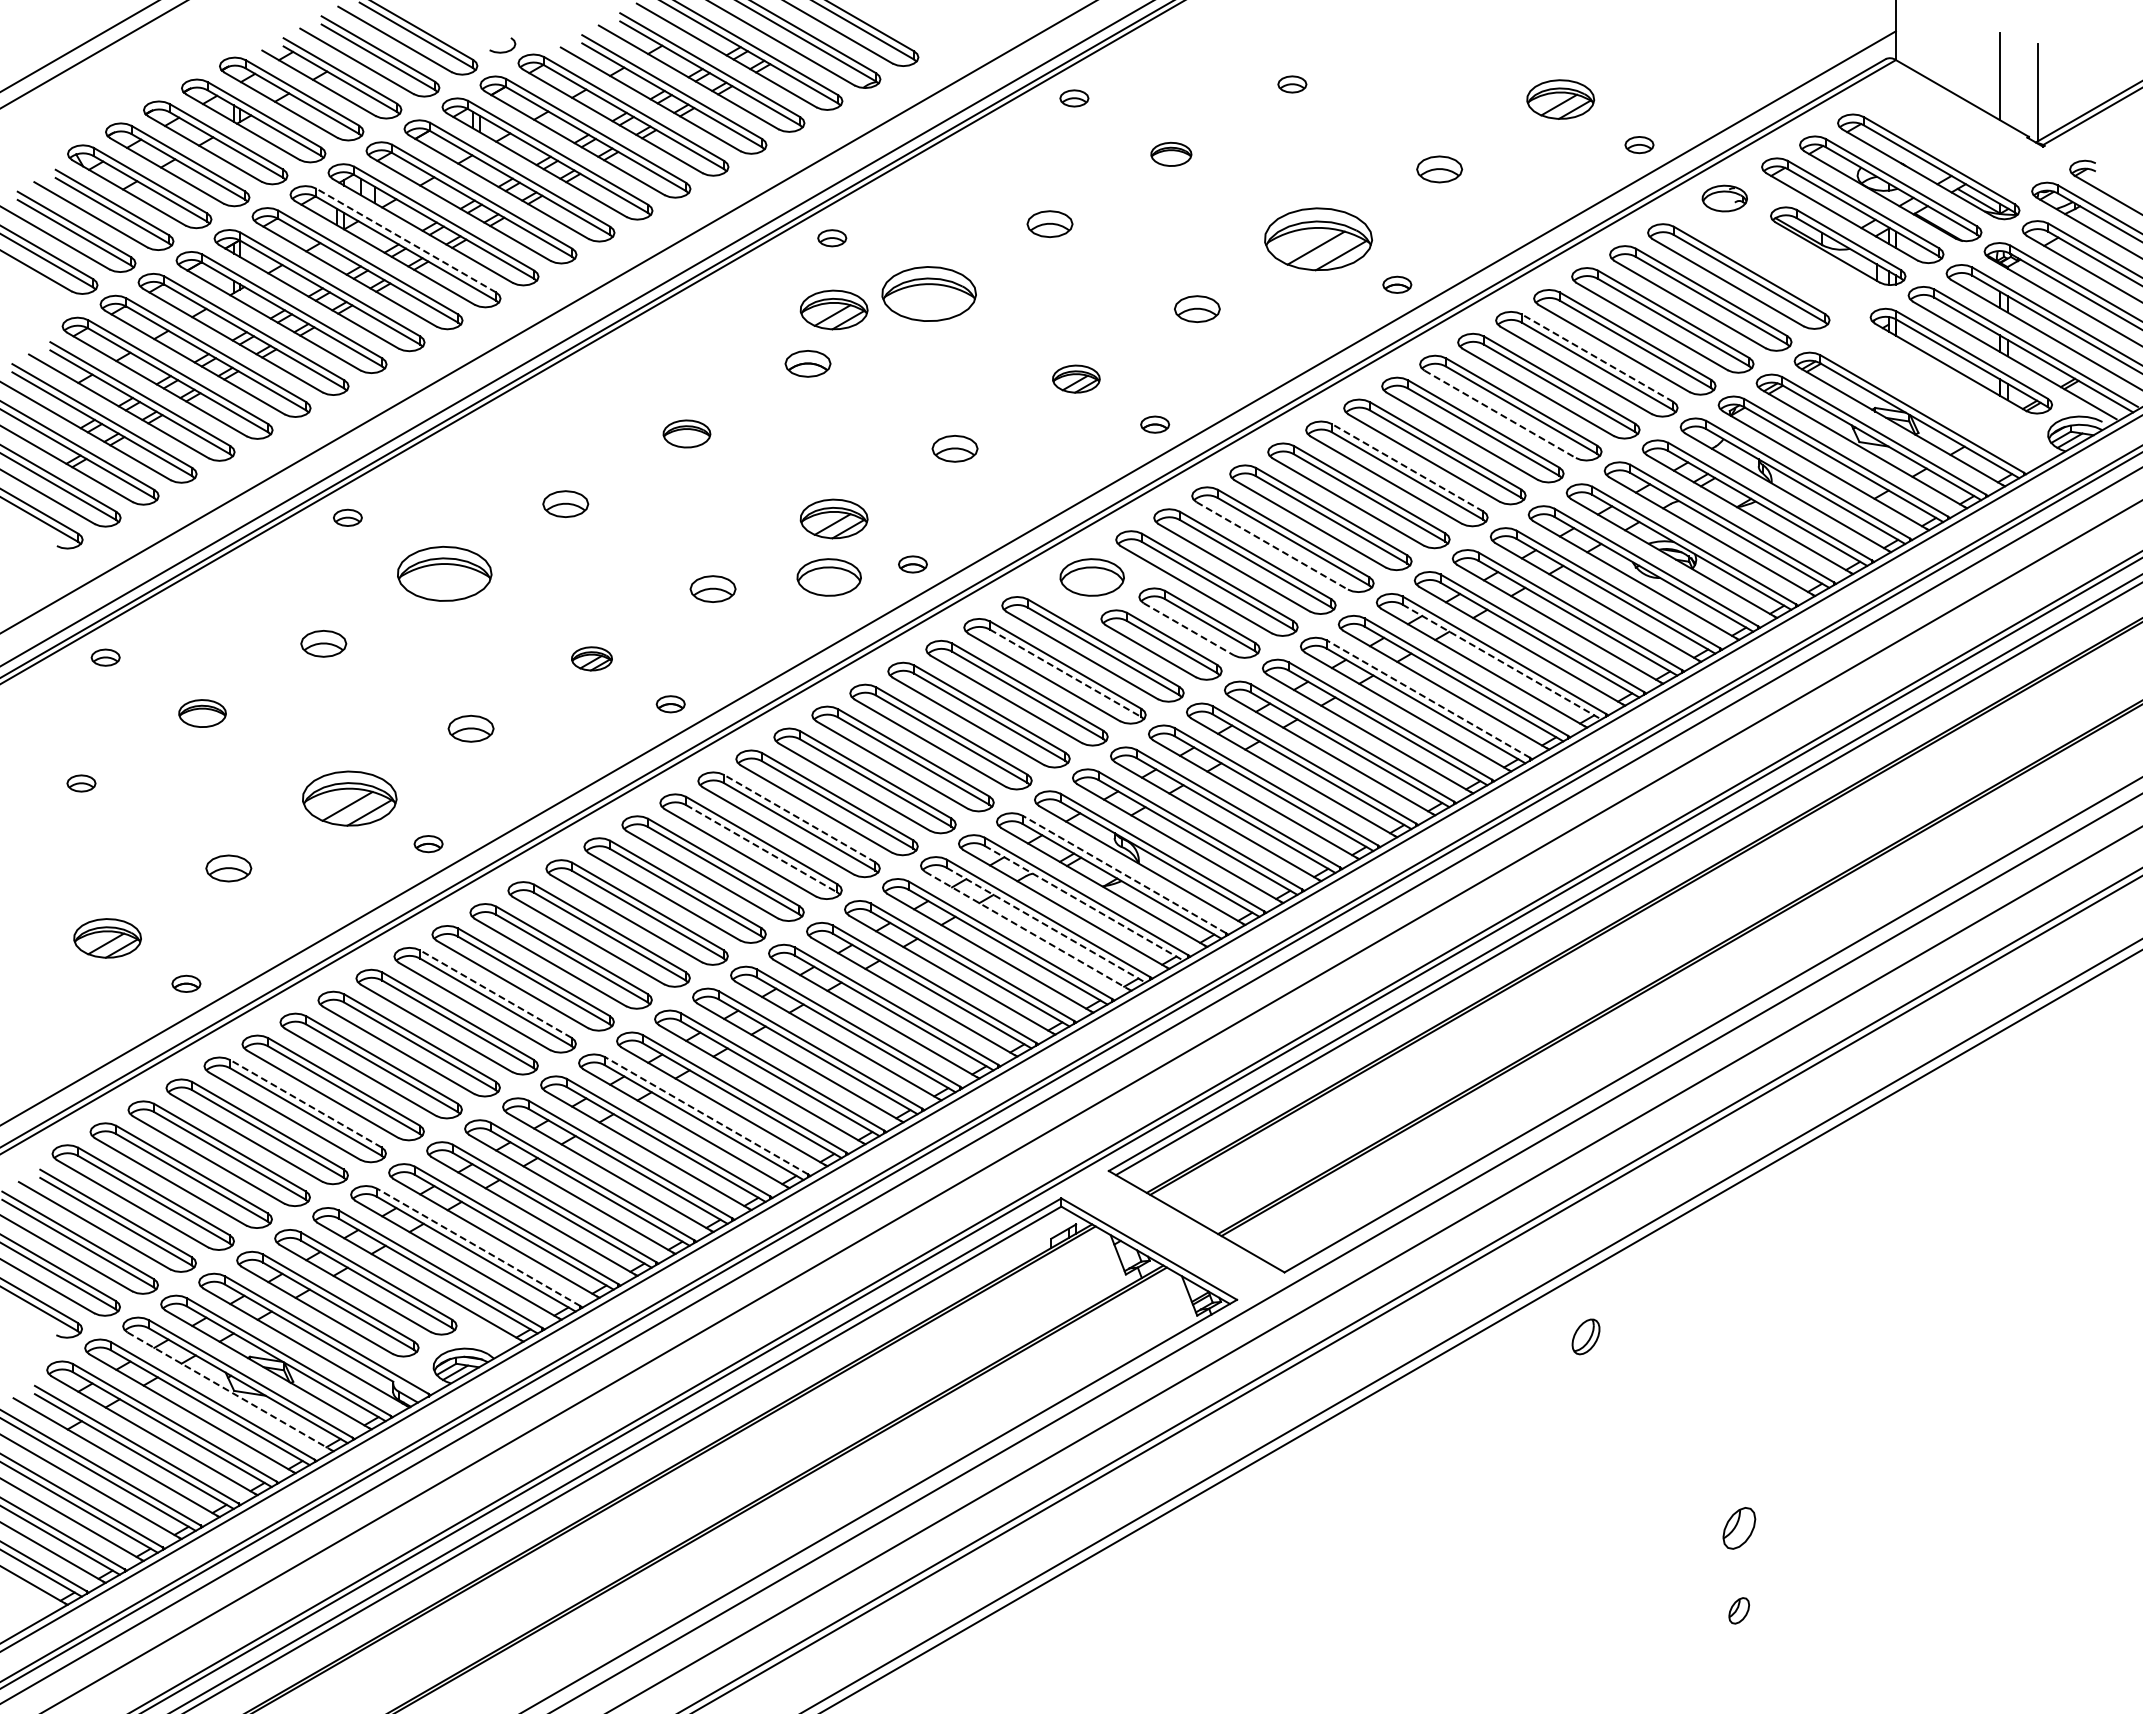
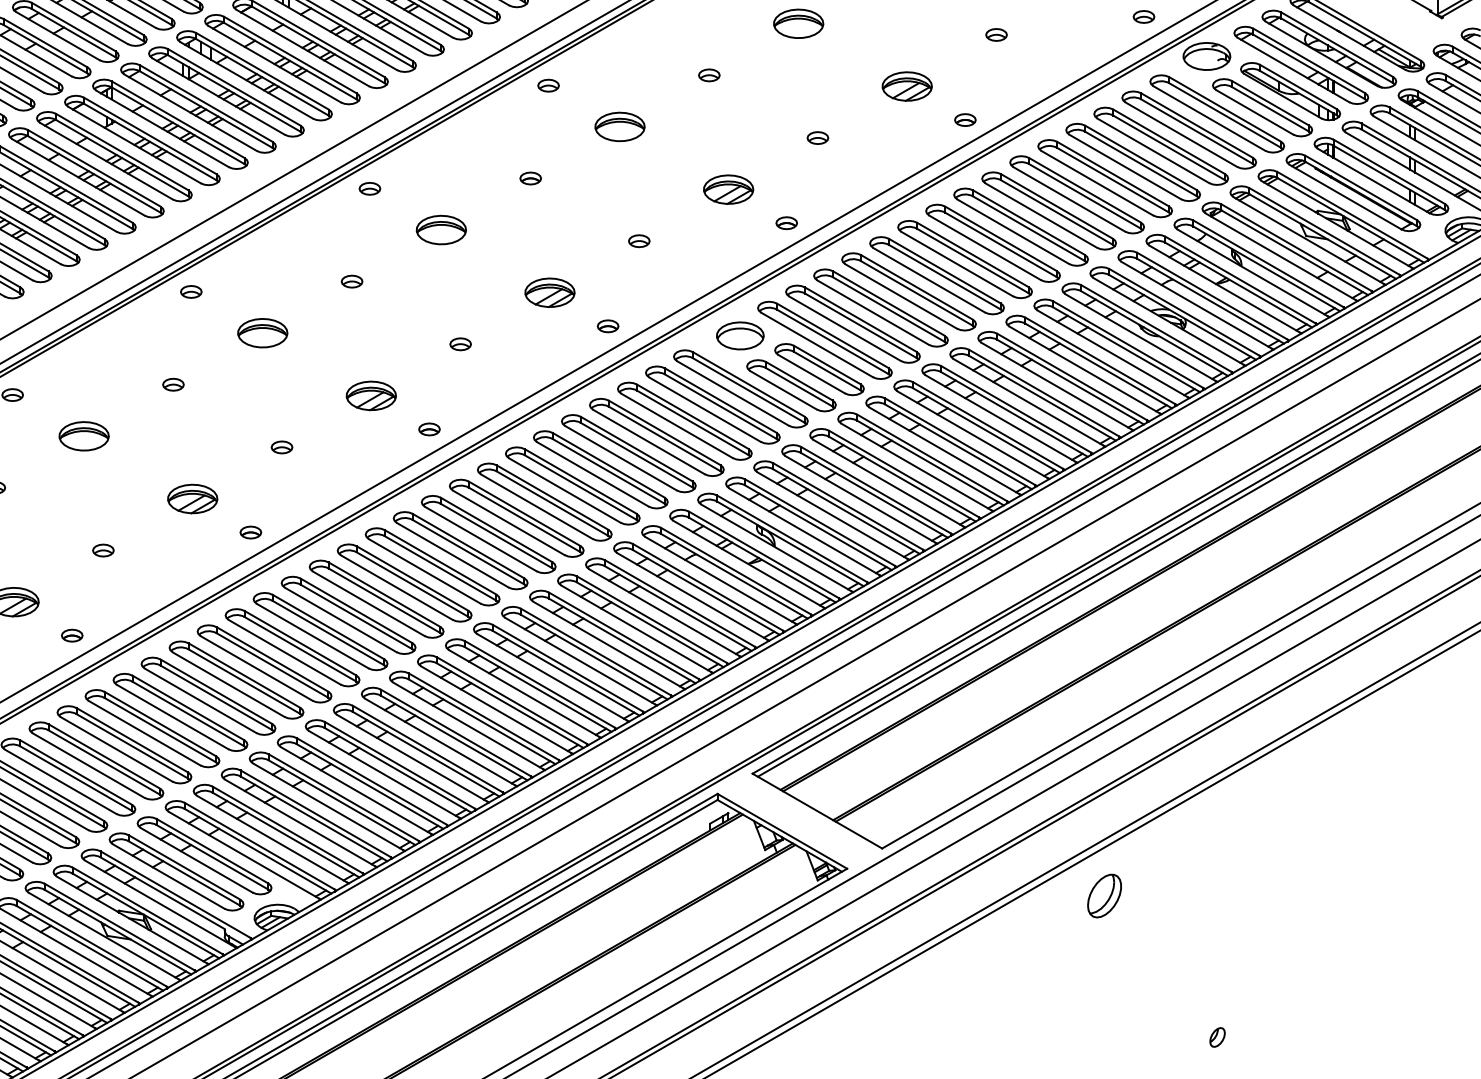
part: (1171, 154) -> (798, 23), size x1.67
part: (1439, 169) -> (996, 34), size x0.62
part: (1724, 198) -> (1206, 56), size x1.43
part: (1050, 224) -> (709, 75), size x0.62
part: (1318, 239) -> (907, 86), size x0.62
line: (406, 240) -> (234, 87), dashed -> solid
part: (1800, 267) -> (1262, 107), added
part: (928, 294) -> (619, 127), size x0.71
part: (833, 309) -> (549, 138), removed
part: (1197, 309) -> (817, 138), size x0.62
line: (1597, 357) -> (1113, 173), dashed -> solid
part: (807, 364) -> (530, 178), size x0.62
part: (589, 378) -> (369, 189), added
part: (1076, 378) -> (728, 189), size x1.43
part: (1922, 382) -> (1352, 192), added
line: (1500, 414) -> (1041, 215), dashed -> solid
part: (686, 433) -> (441, 229), size x1.43
part: (955, 449) -> (639, 241), size x0.62
line: (1407, 467) -> (972, 254), dashed -> solid
part: (565, 503) -> (351, 281), size x0.62
line: (1272, 546) -> (873, 313), dashed -> solid
part: (444, 573) -> (262, 332), size x0.71
part: (828, 577) -> (545, 335), removed
part: (712, 588) -> (460, 344), size x0.62
line: (1189, 629) -> (812, 374), dashed -> solid
part: (323, 643) -> (173, 384), size x0.62
part: (591, 658) -> (371, 395), size x1.67
line: (1501, 662) -> (1042, 398), dashed -> solid
line: (1066, 673) -> (721, 406), dashed -> solid
line: (1428, 699) -> (988, 425), dashed -> solid
part: (202, 713) -> (84, 436), size x1.43
part: (470, 728) -> (281, 447), size x0.62
part: (349, 798) -> (192, 498), size x0.71
line: (799, 818) -> (524, 513), dashed -> solid
line: (762, 849) -> (497, 536), dashed -> solid
part: (228, 868) -> (103, 550), size x0.62
line: (1124, 874) -> (764, 555), dashed -> solid
line: (1084, 903) -> (734, 576), dashed -> solid
line: (1046, 925) -> (706, 592), dashed -> solid
line: (1027, 930) -> (692, 596), dashed -> solid
line: (495, 993) -> (300, 642), dashed -> solid
line: (305, 1103) -> (160, 723), dashed -> solid
line: (706, 1115) -> (455, 732), dashed -> solid
line: (478, 1247) -> (287, 830), dashed -> solid
part: (1585, 1336) -> (1104, 895), size x1.67
line: (229, 1391) -> (104, 936), dashed -> solid
part: (1738, 1528) -> (1217, 1037), size x0.62

